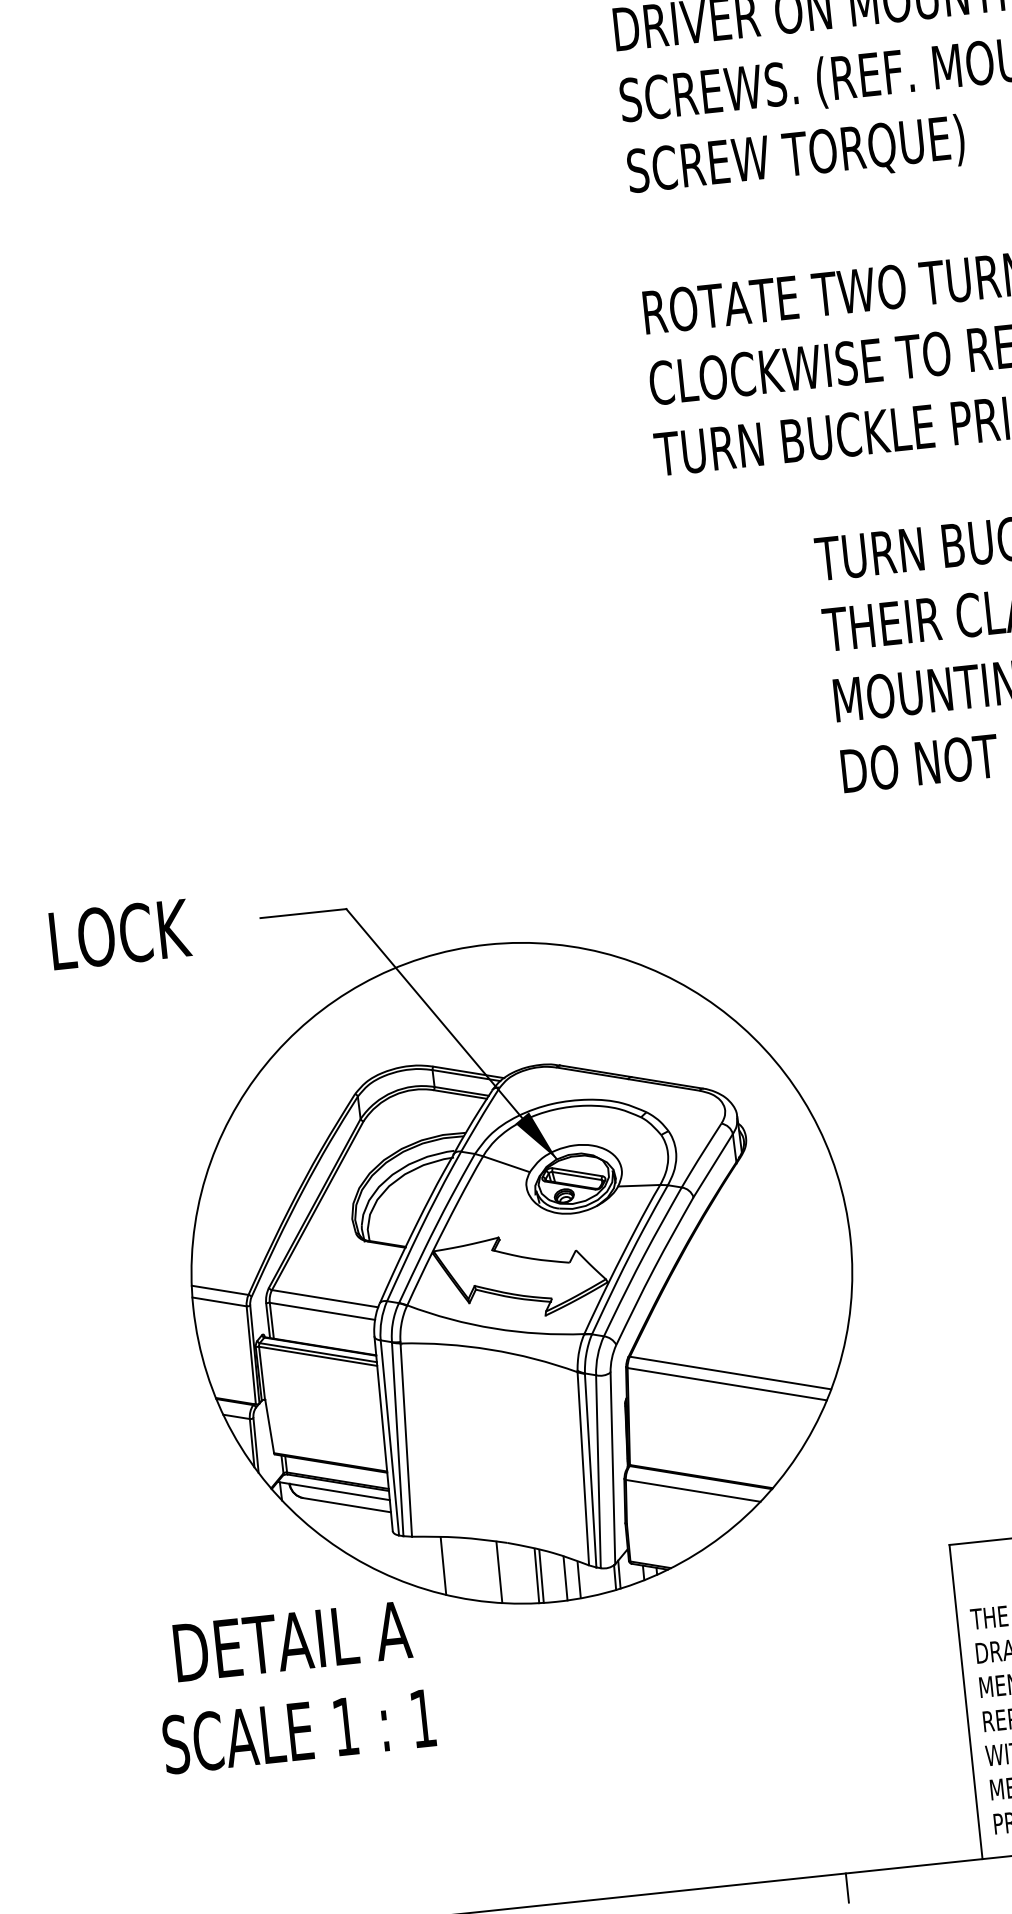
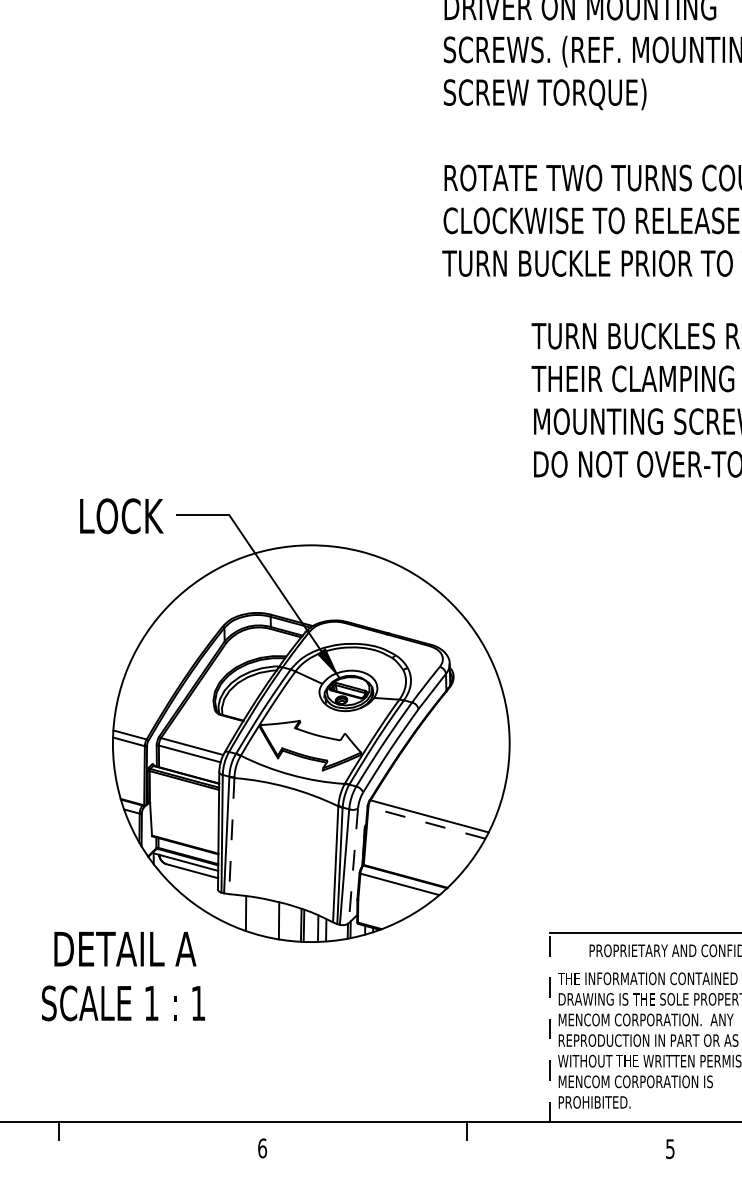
text: (119, 935) -> (121, 516), moved
line: (726, 1383) -> (426, 822), solid -> dashed
line: (405, 1440) -> (231, 836), solid -> dashed
line: (613, 1467) -> (353, 865), solid -> dashed
text: (294, 1687) -> (123, 976), moved
line: (965, 1701) -> (549, 1027), solid -> dashed

